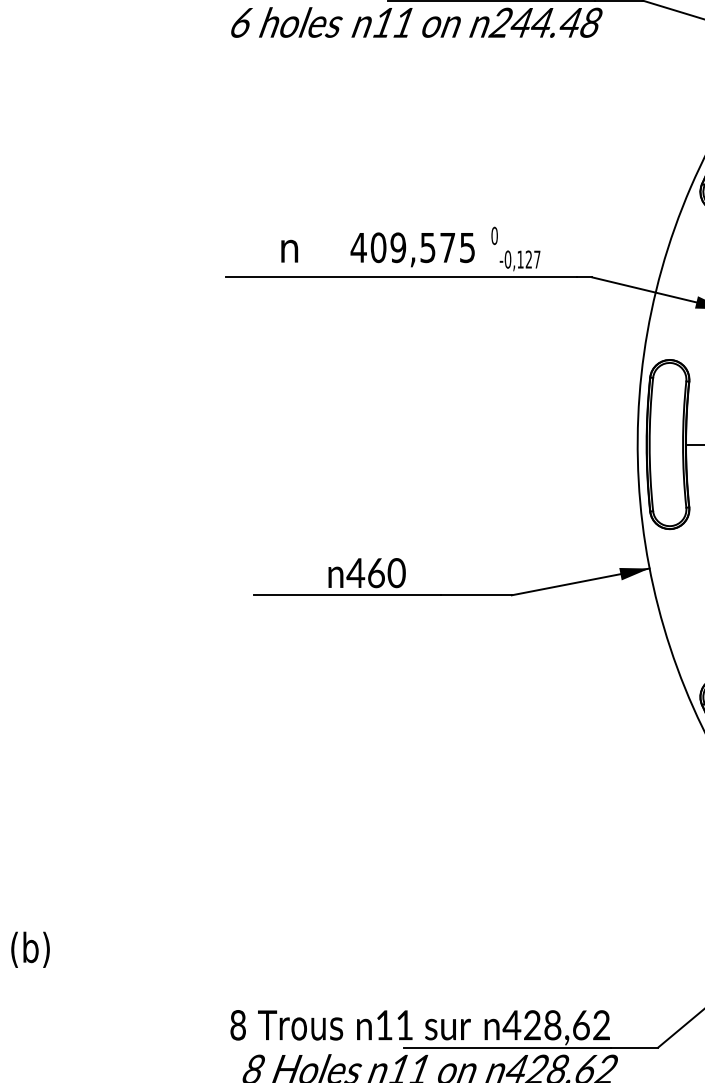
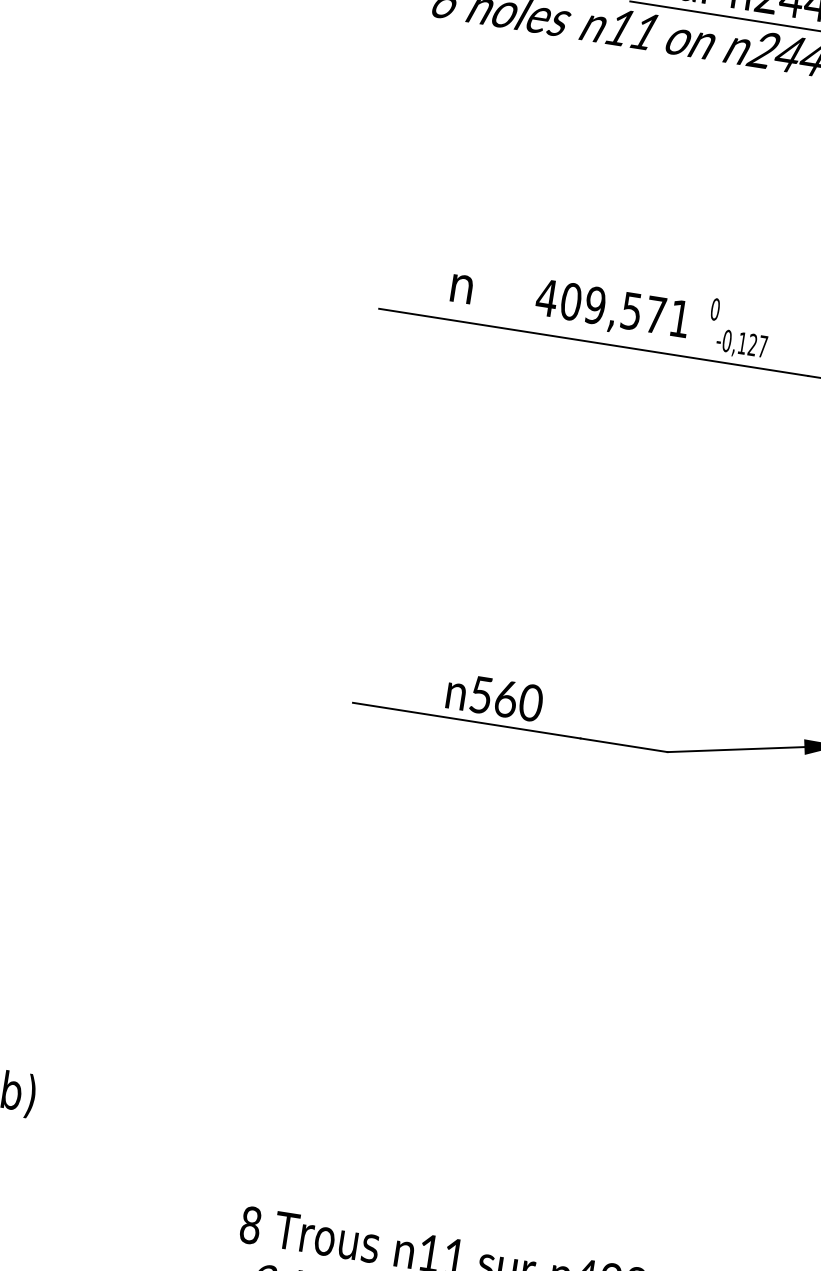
text: (467, 248) -> (679, 319), 409,575 -> 409,571
text: (355, 573) -> (480, 695), 460 -> 560

